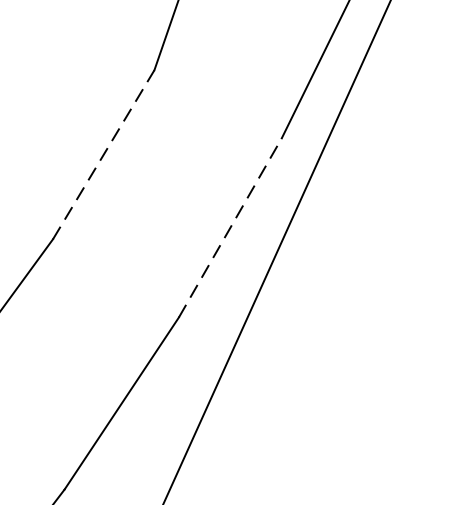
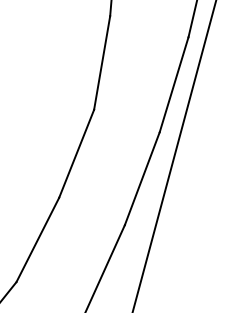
line: (103, 154) -> (76, 153), dashed -> solid
line: (230, 227) -> (142, 178), dashed -> solid

